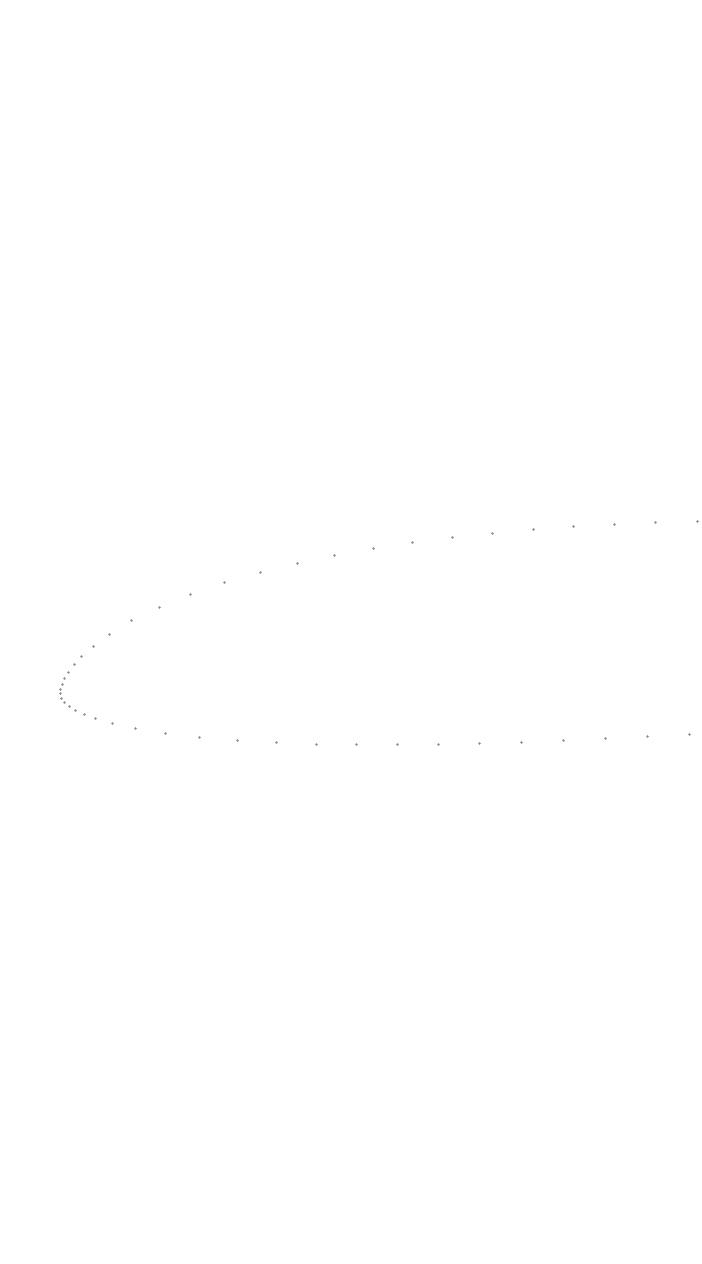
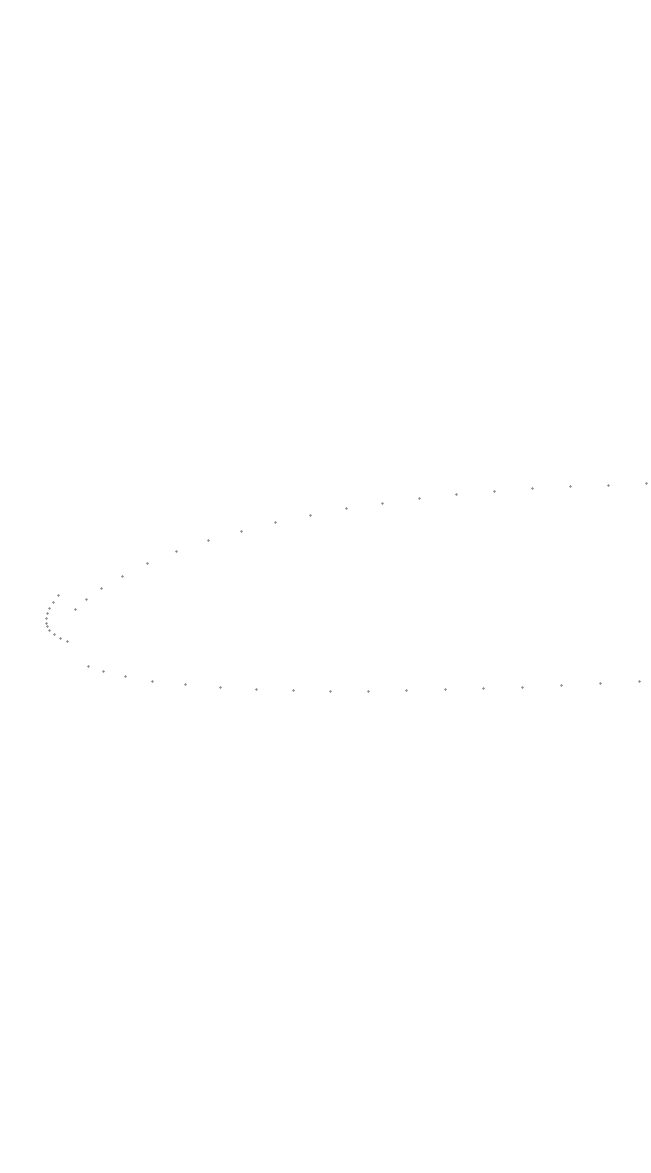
part: (62, 689) -> (47, 618), moved

